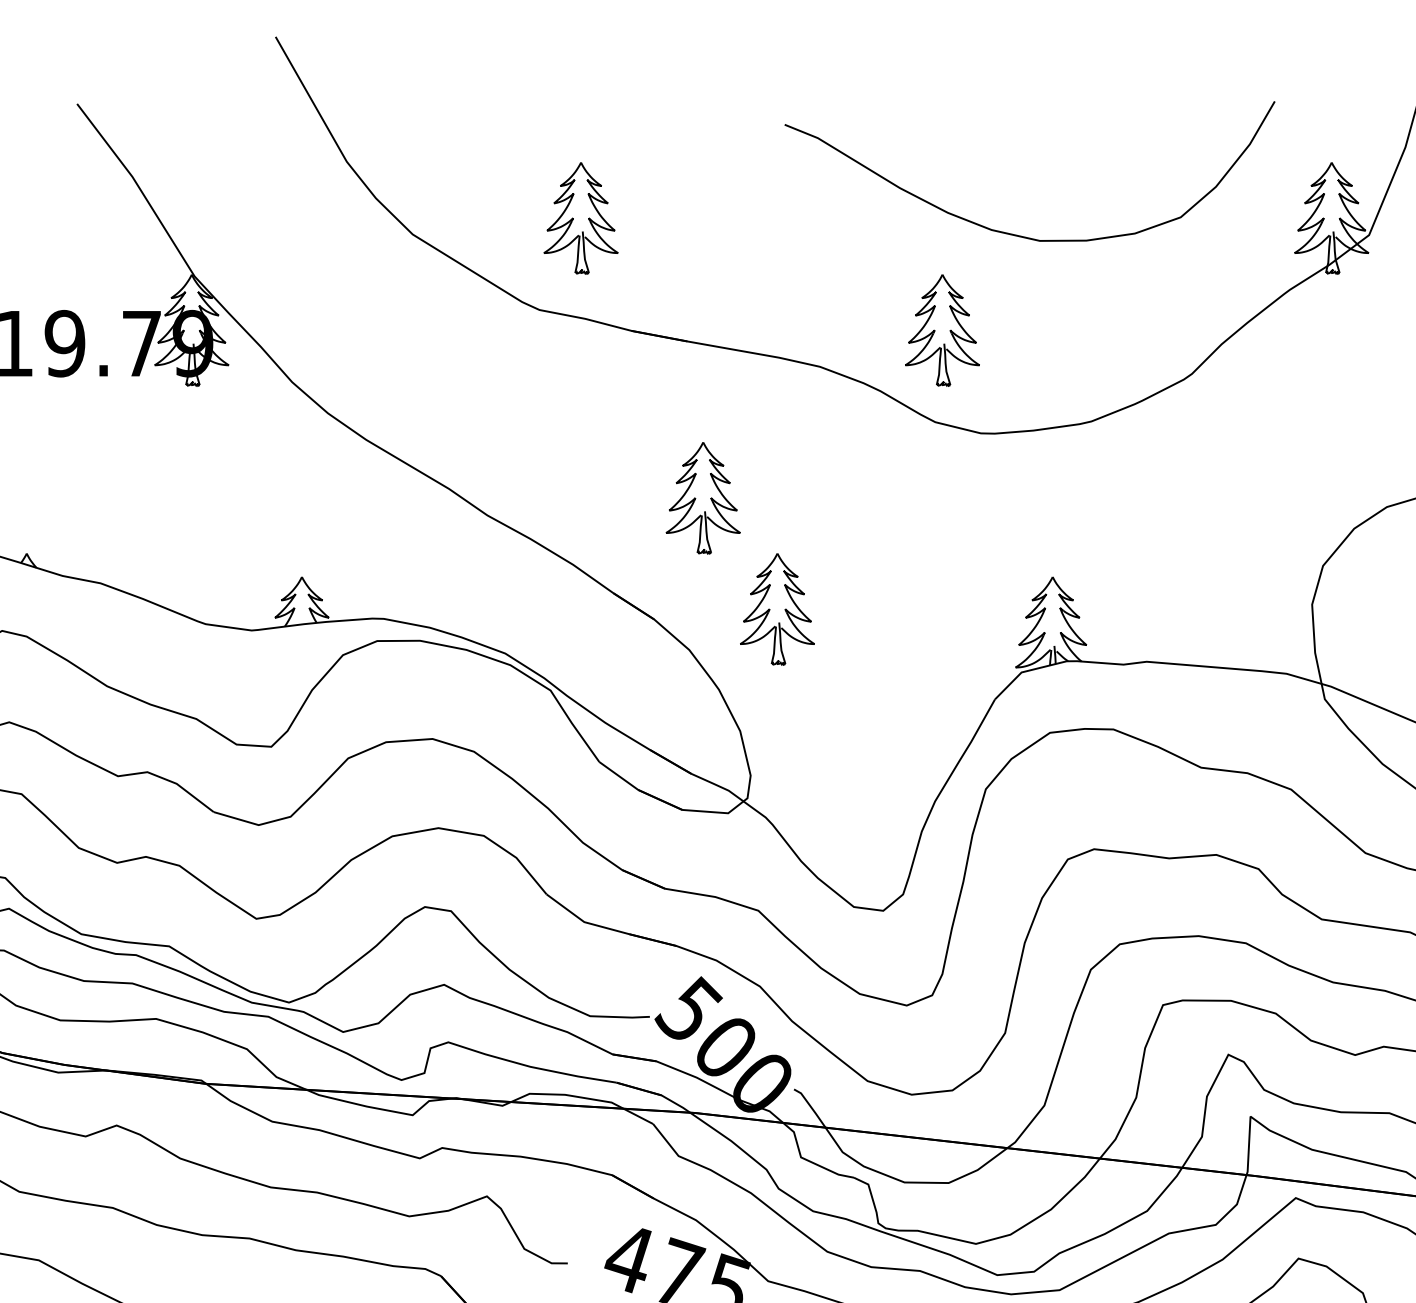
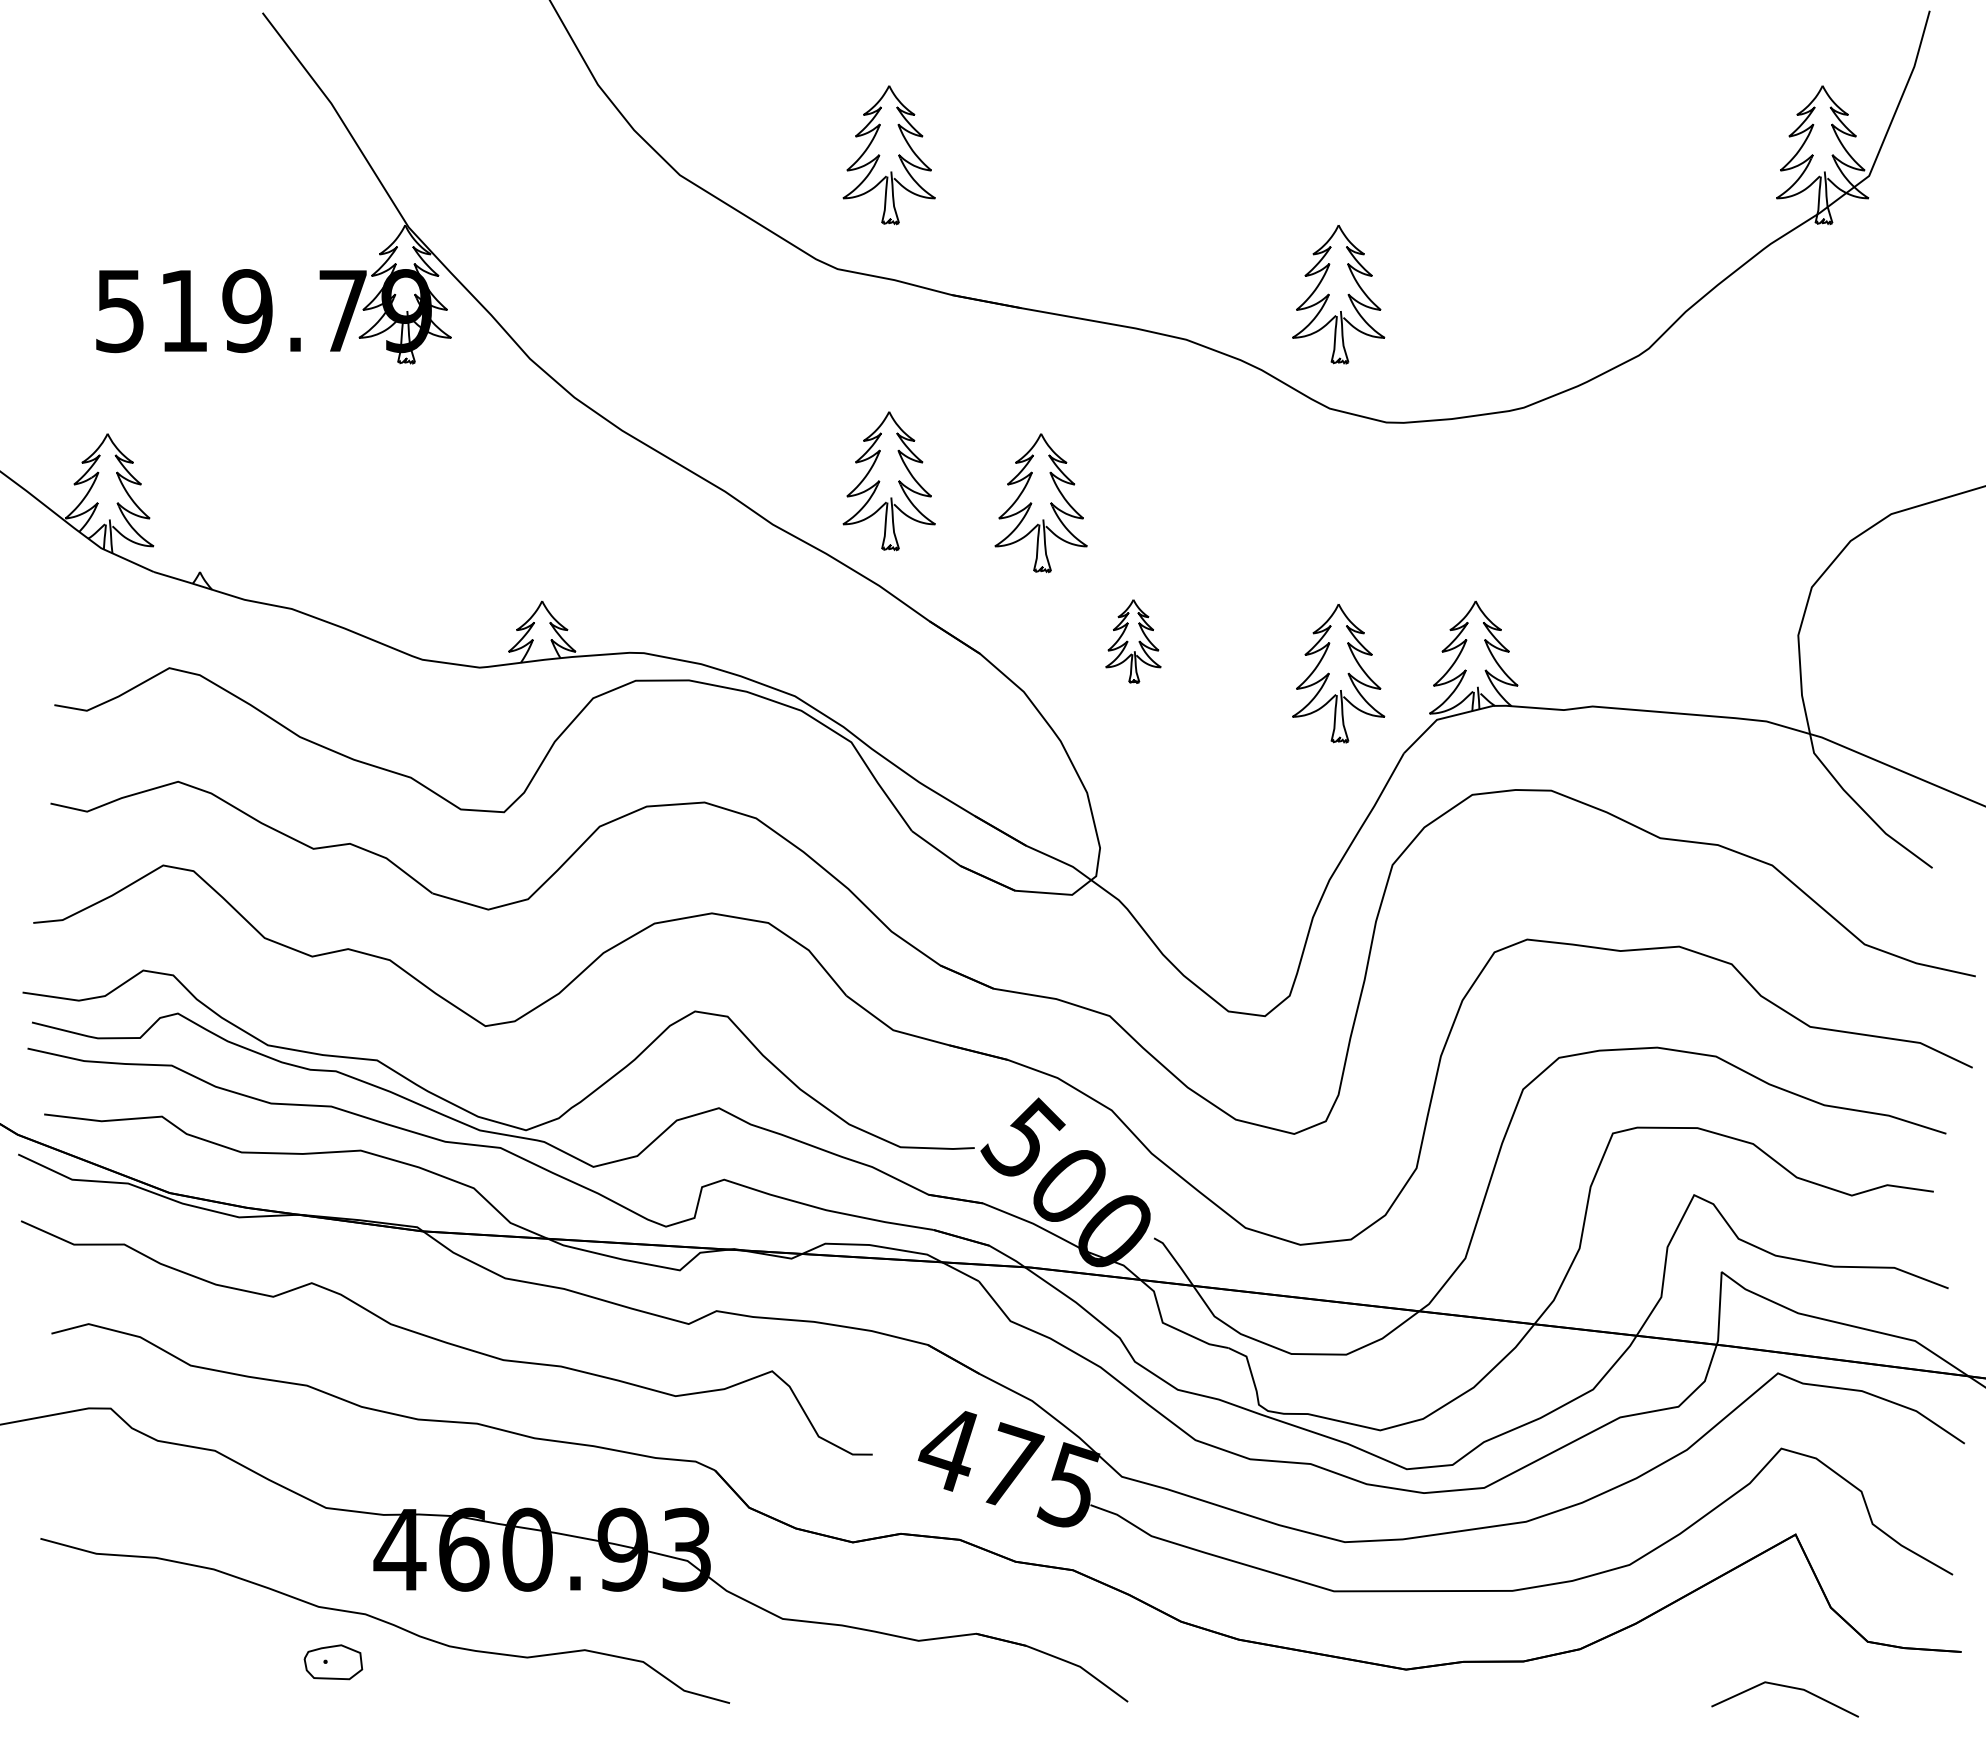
curve: (1017, 234) -> (1431, 175), removed
part: (580, 480) -> (888, 481), added
part: (777, 609) -> (1133, 641), size x0.6
part: (942, 635) -> (1338, 673), added

